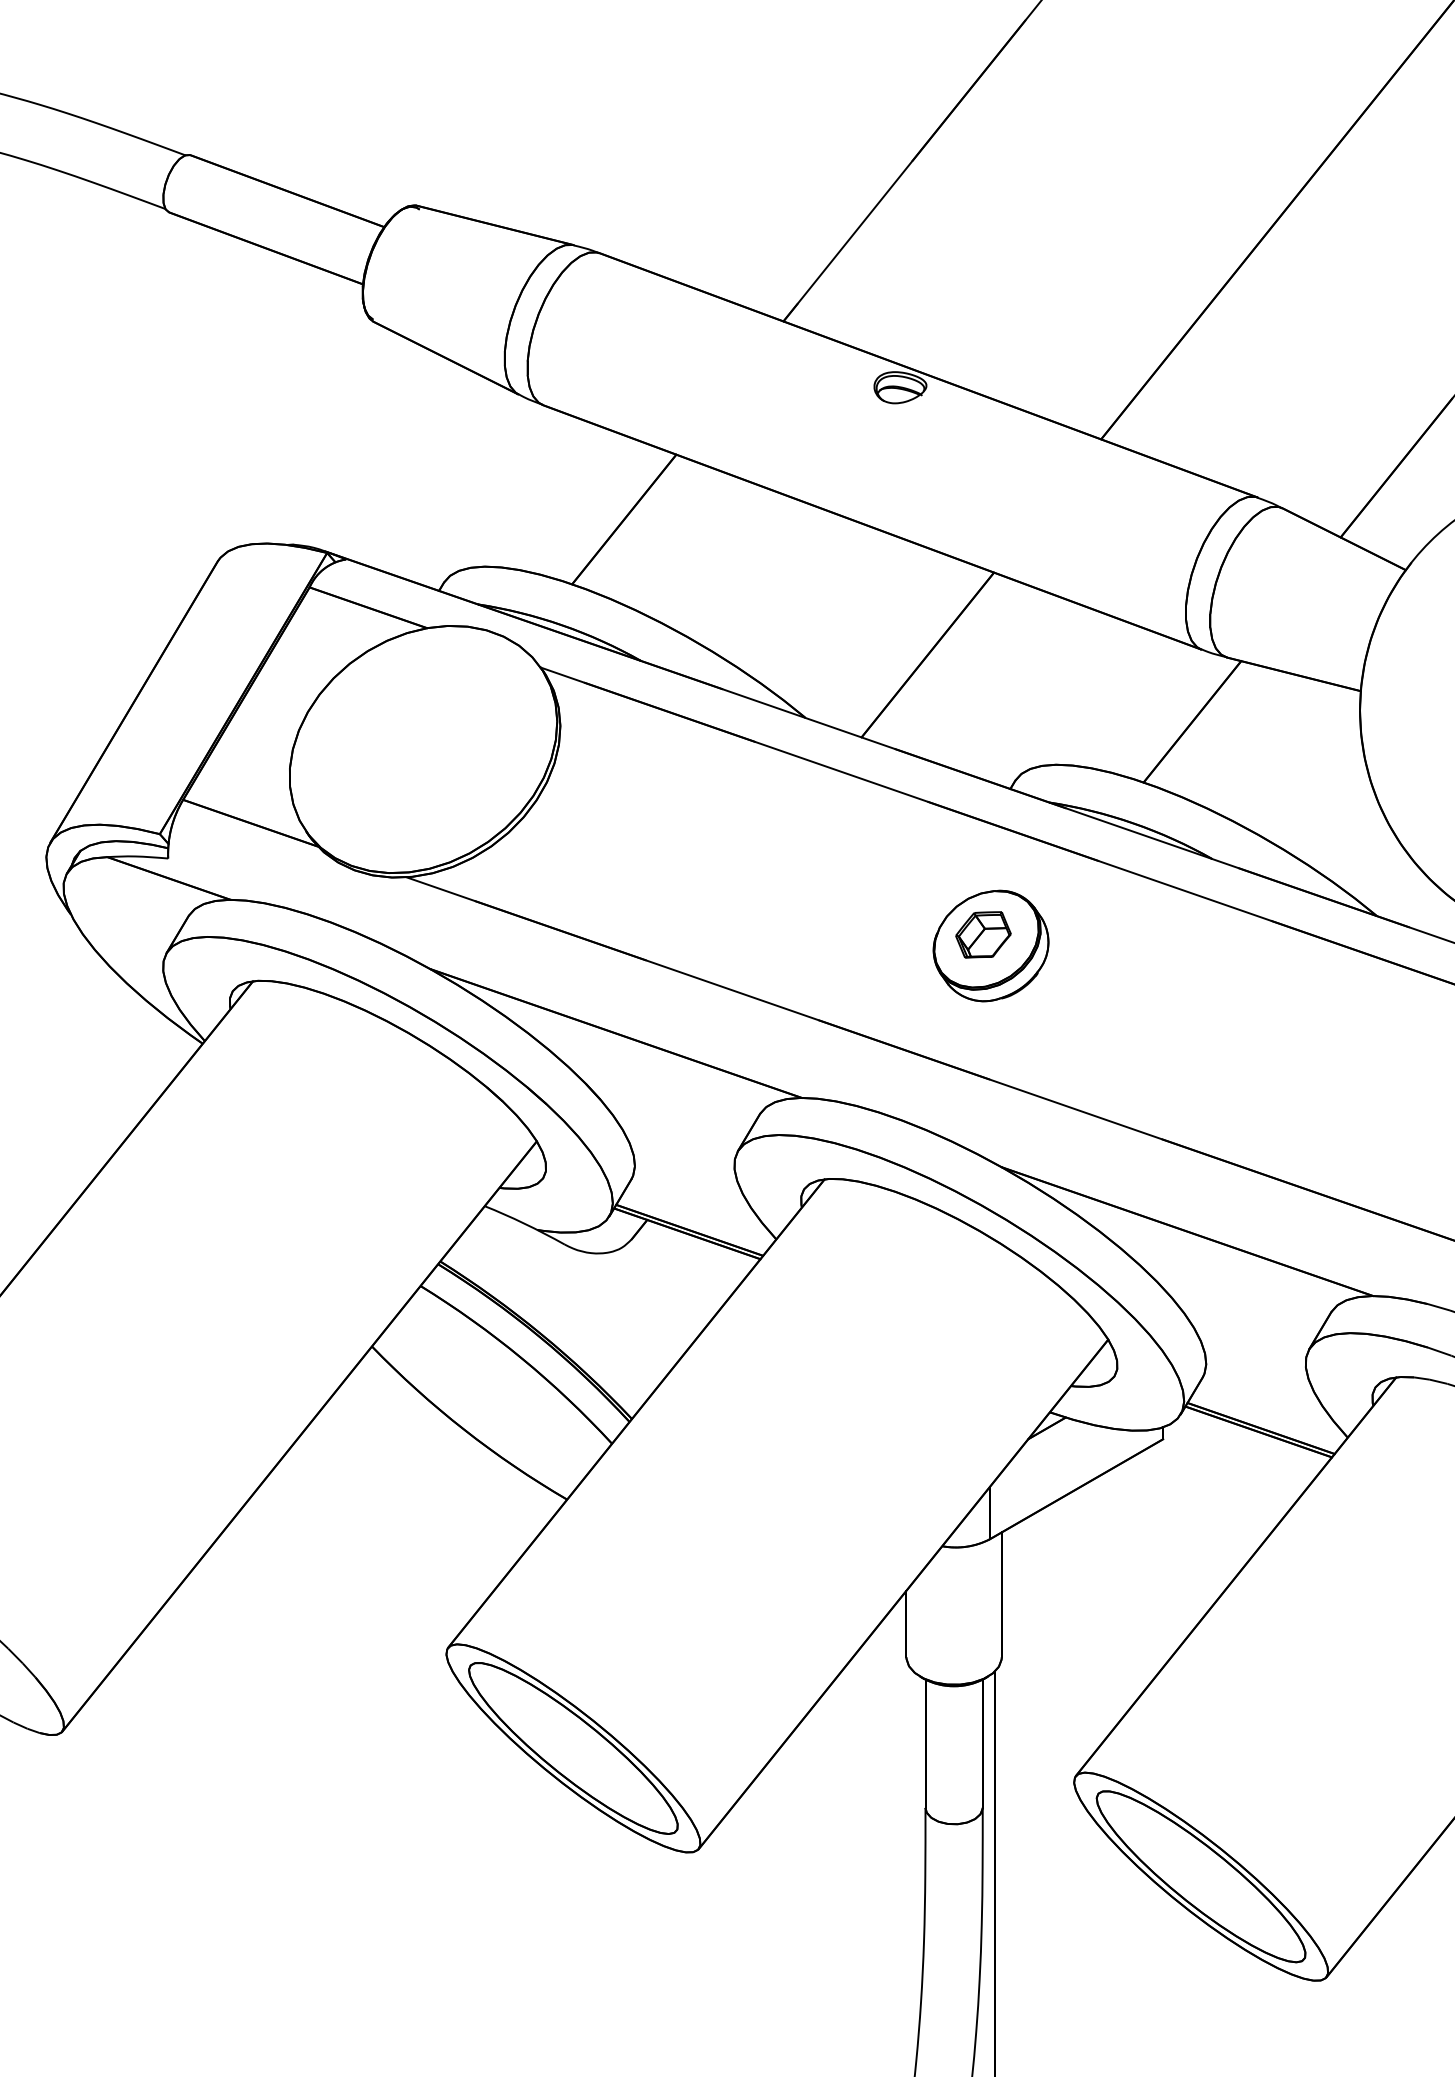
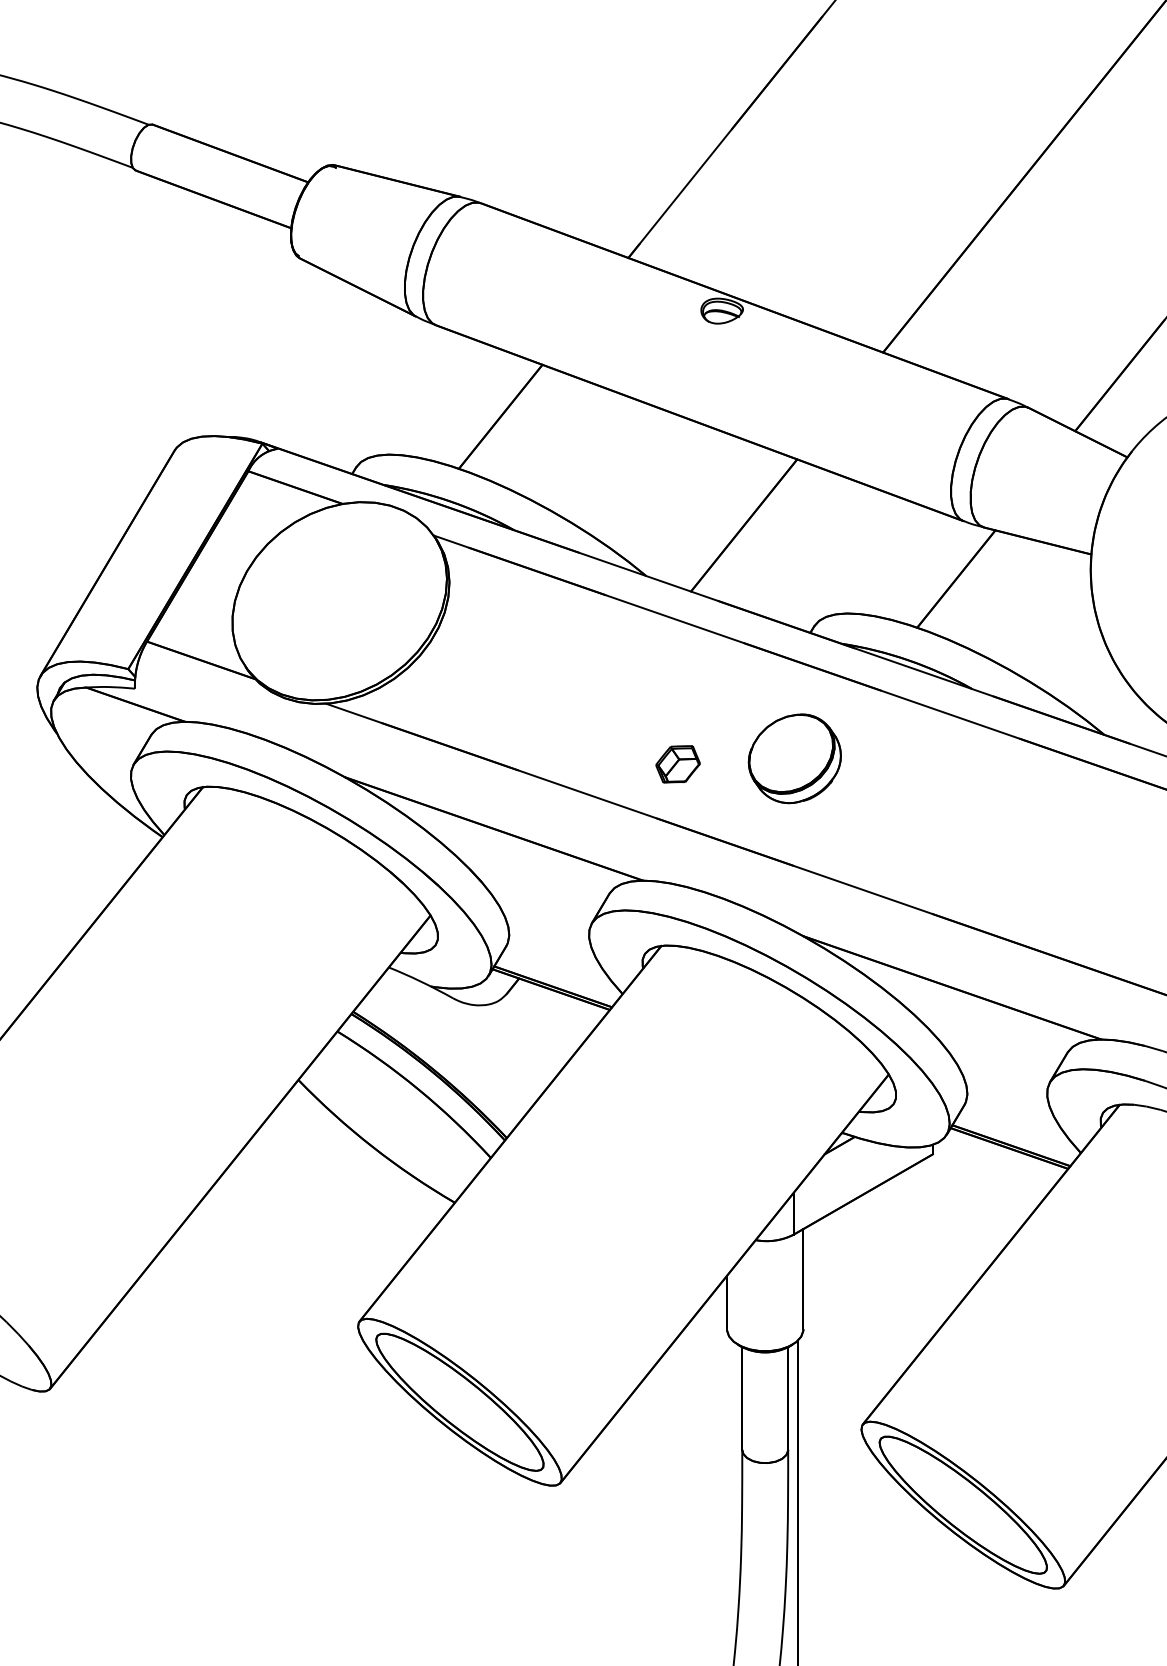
part: (983, 934) -> (678, 764), moved

